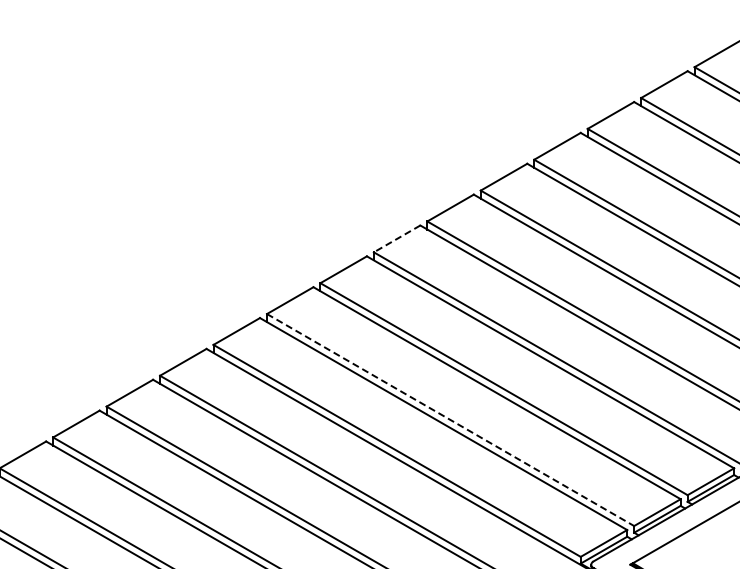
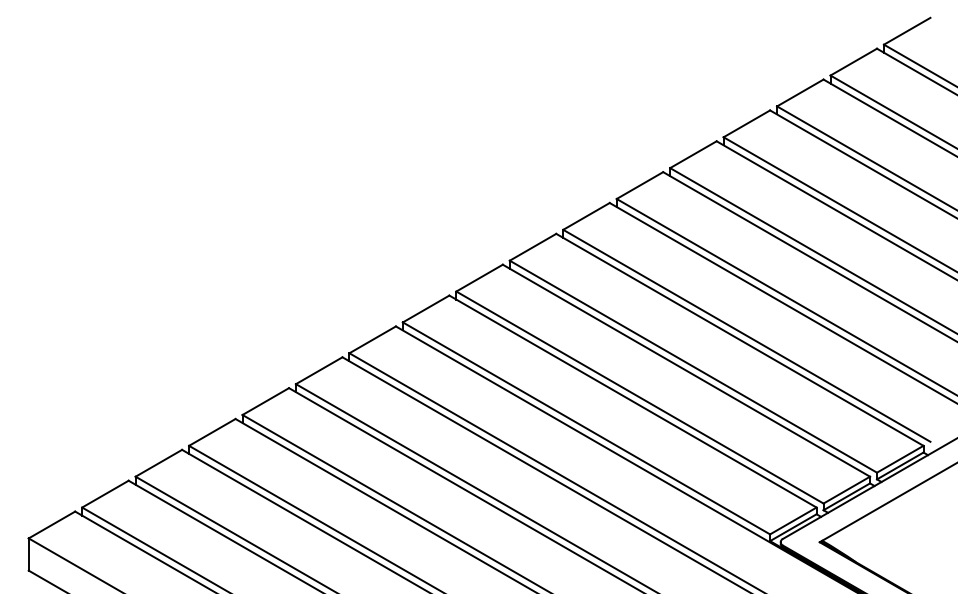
line: (397, 238) -> (586, 216), dashed -> solid
line: (450, 419) -> (639, 397), dashed -> solid

